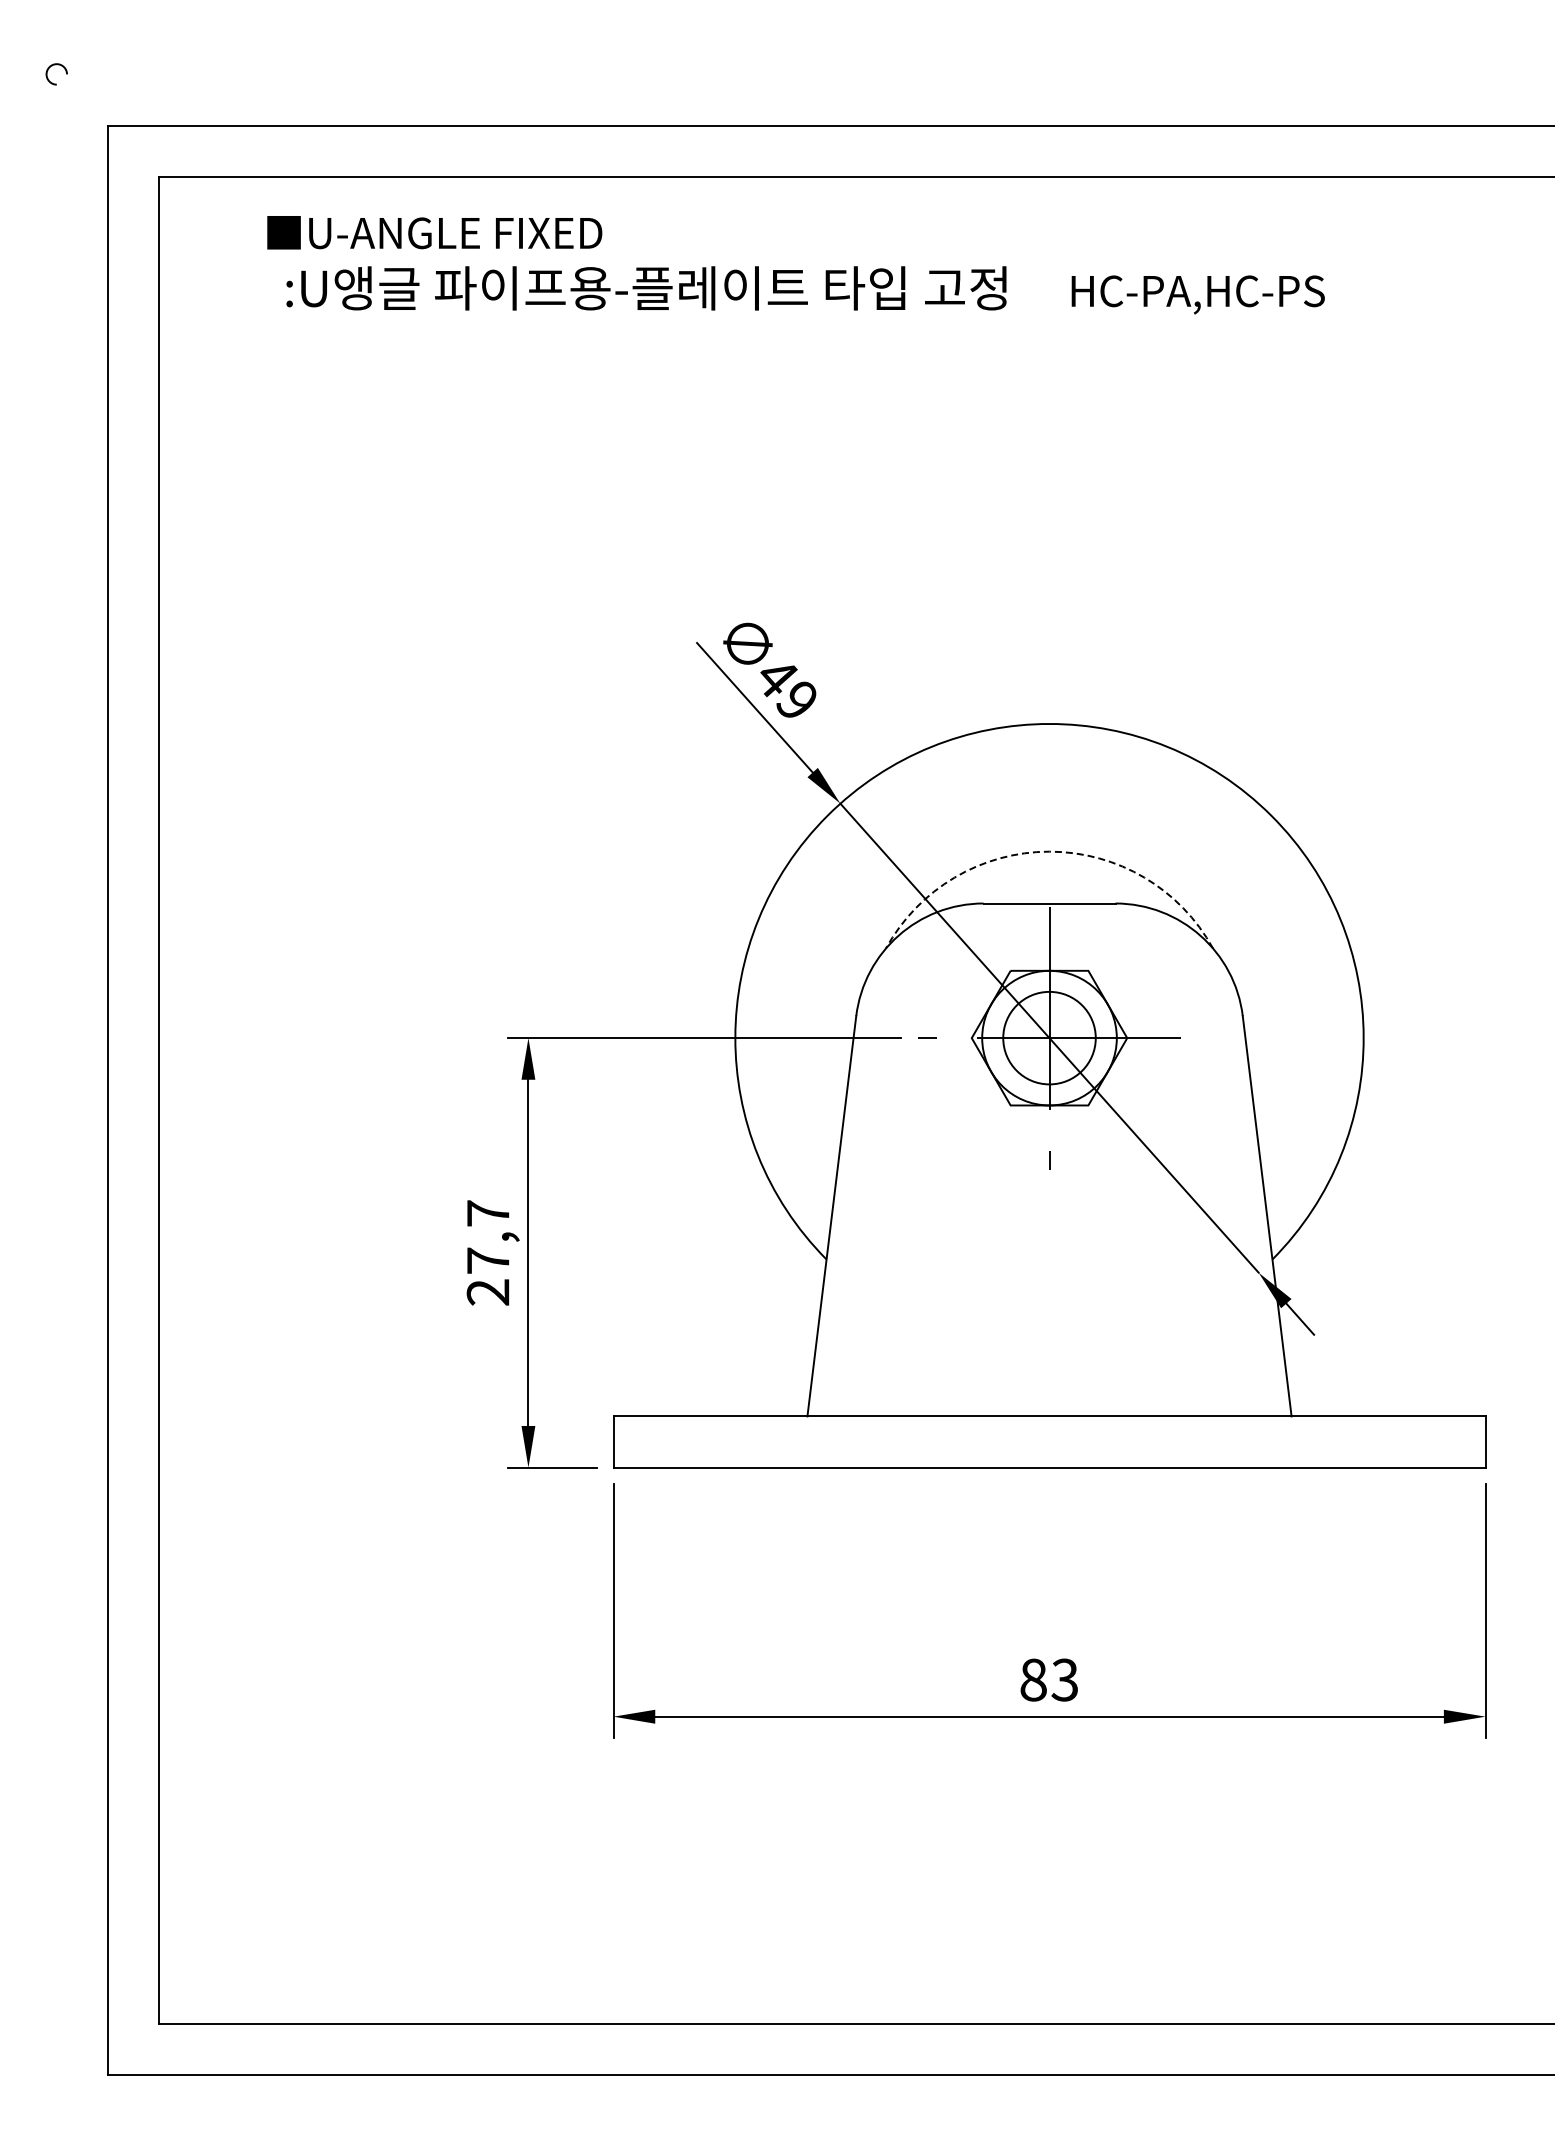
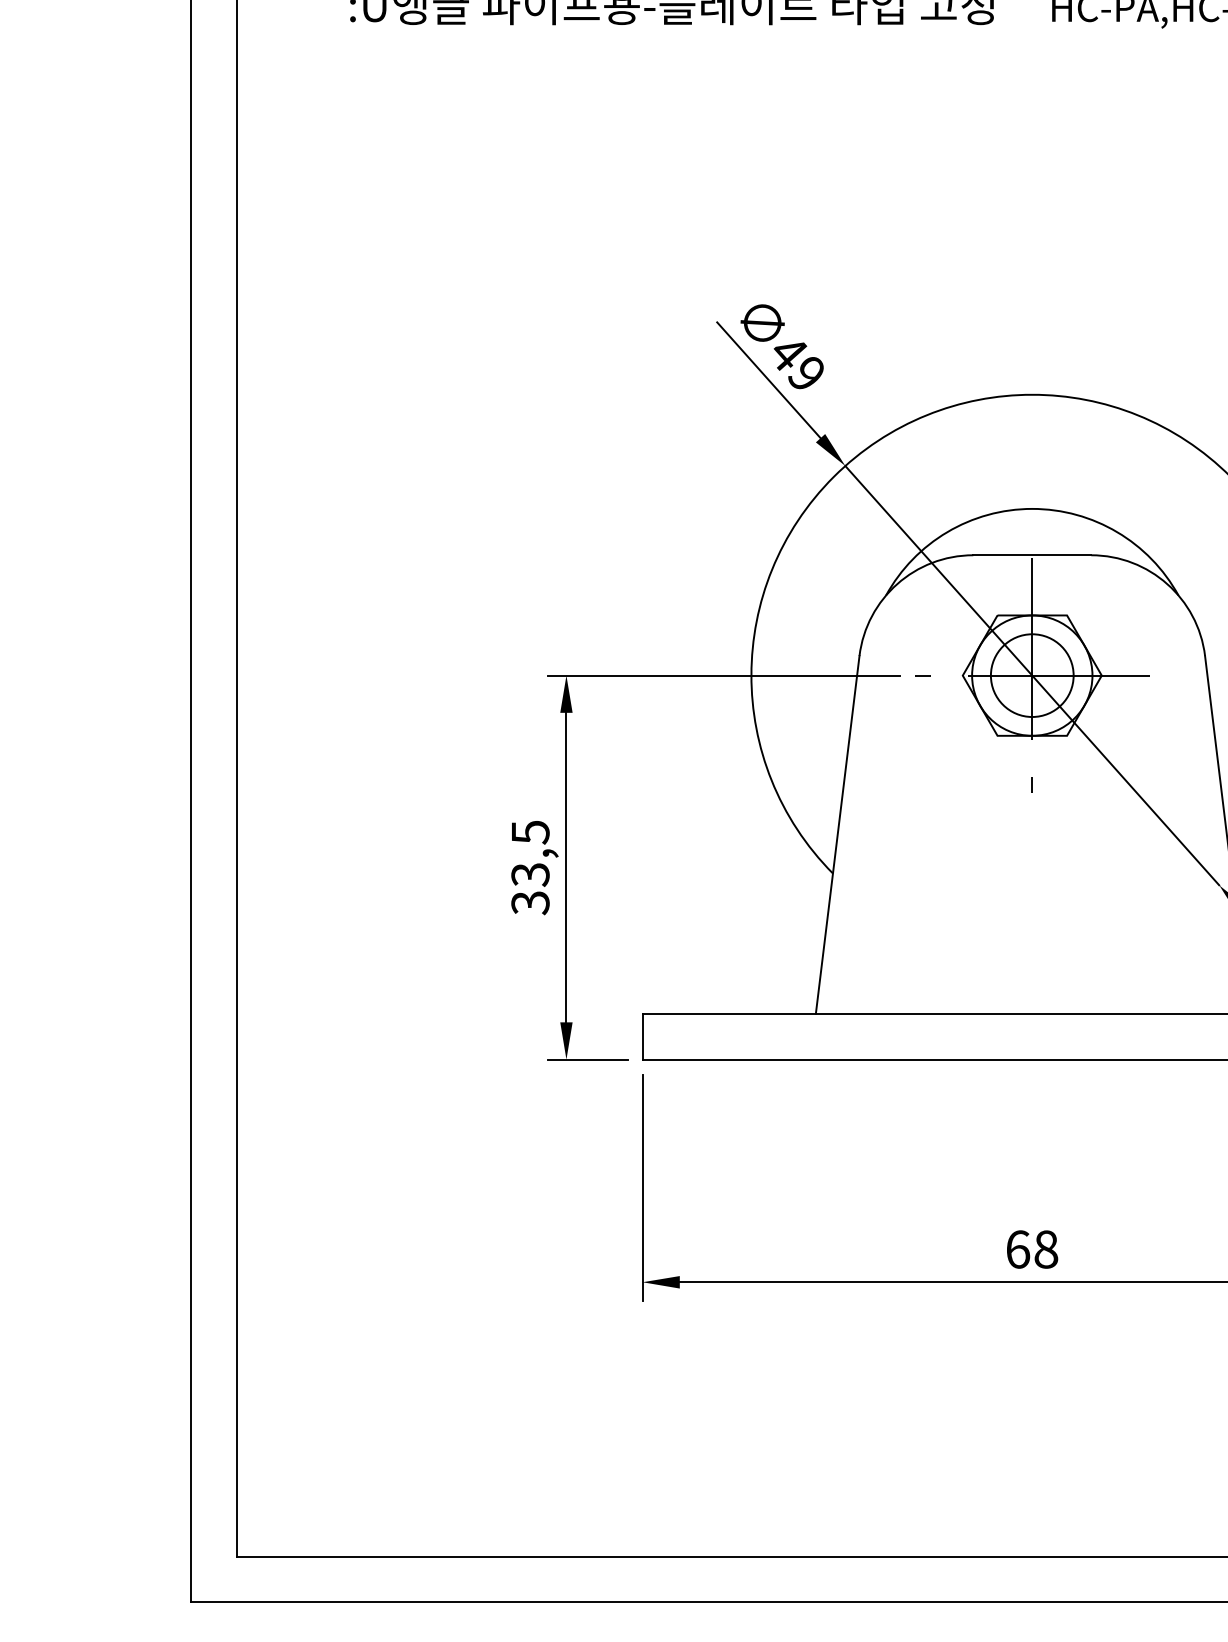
arc: (1049, 851) -> (1032, 508), dashed -> solid
text: (487, 1253) -> (529, 868), 27,7 -> 33,5
text: (1049, 1679) -> (1032, 1249), 83 -> 68

